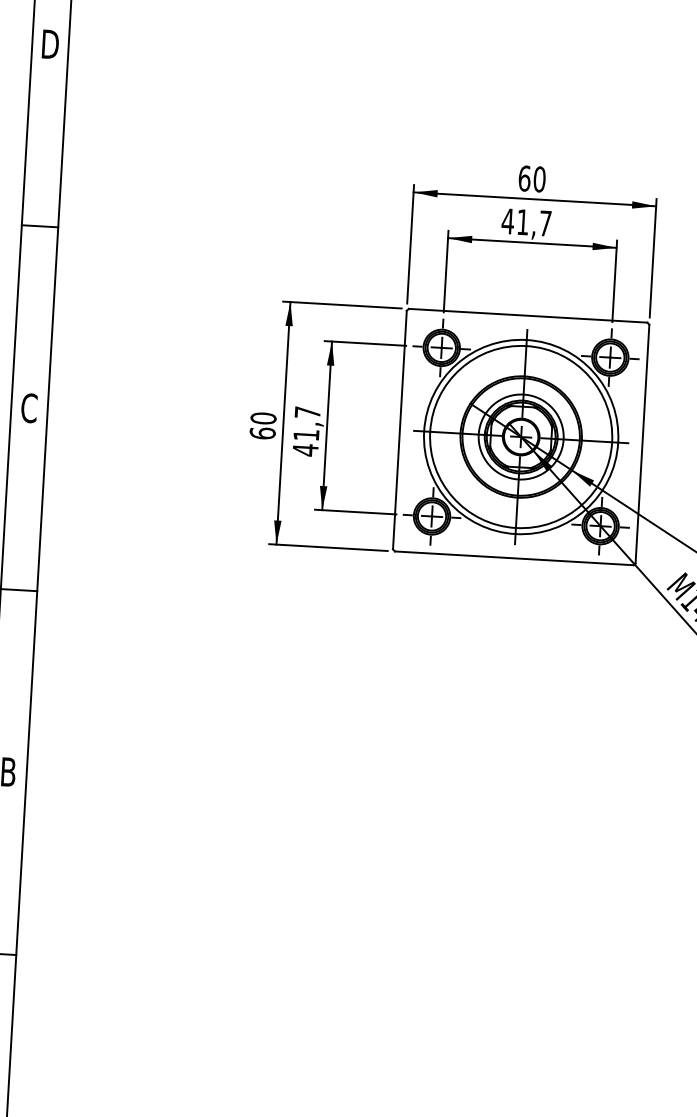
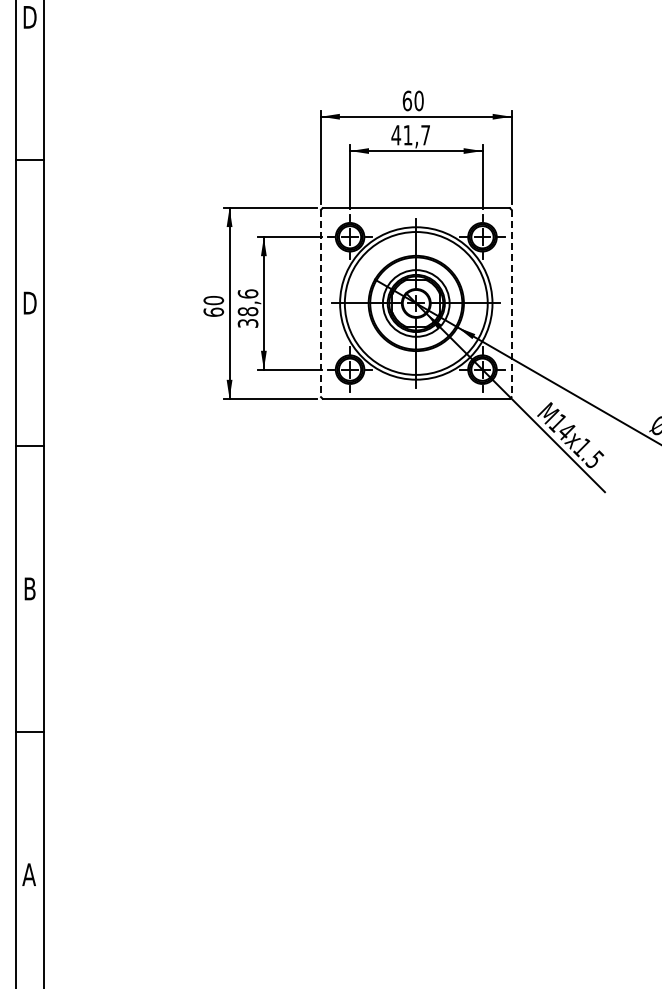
text: (28, 407) -> (29, 302), C -> D
line: (400, 430) -> (321, 303), solid -> dashed
text: (305, 431) -> (247, 308), 41,7 -> 38,6
line: (642, 444) -> (511, 303), solid -> dashed

